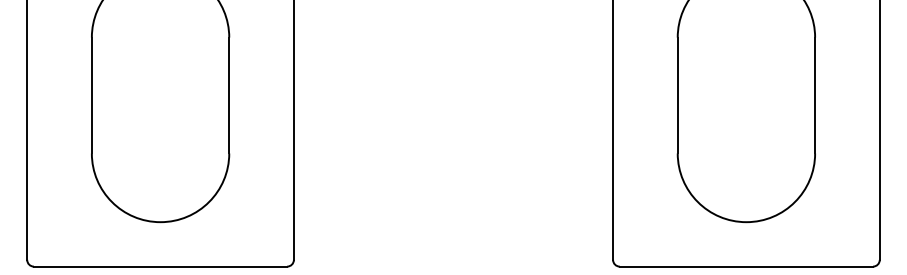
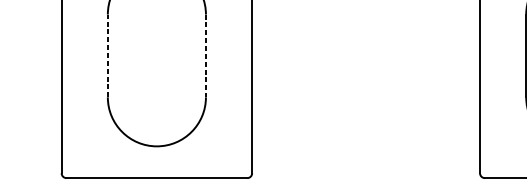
line: (91, 95) -> (107, 55), solid -> dashed
line: (229, 95) -> (206, 55), solid -> dashed

